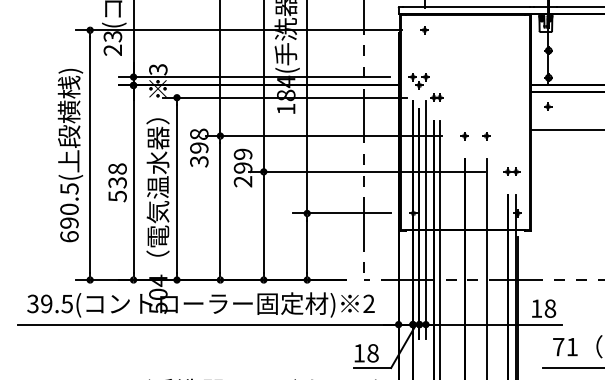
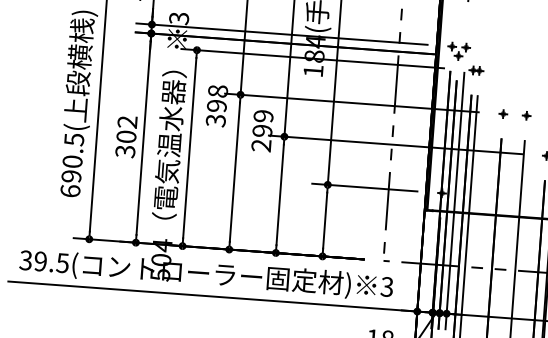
text: (117, 182) -> (126, 136), 538 -> 302
text: (368, 304) -> (386, 287), 2 -> 3

